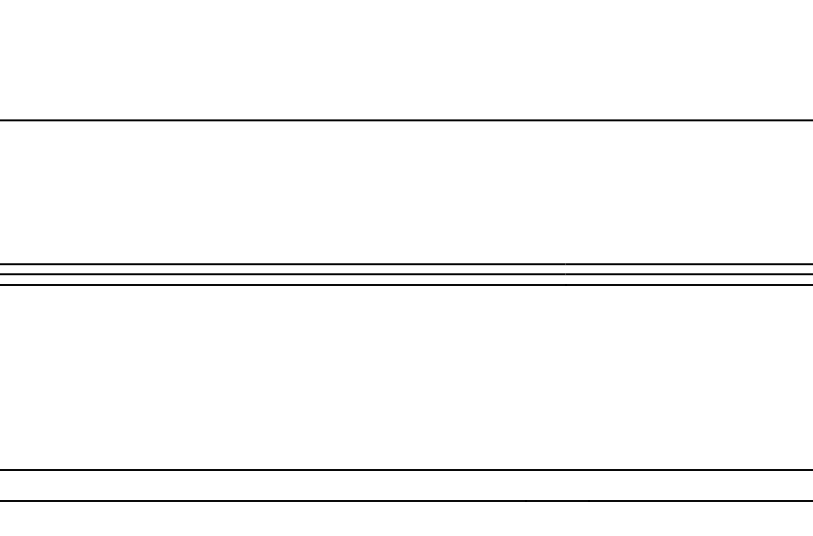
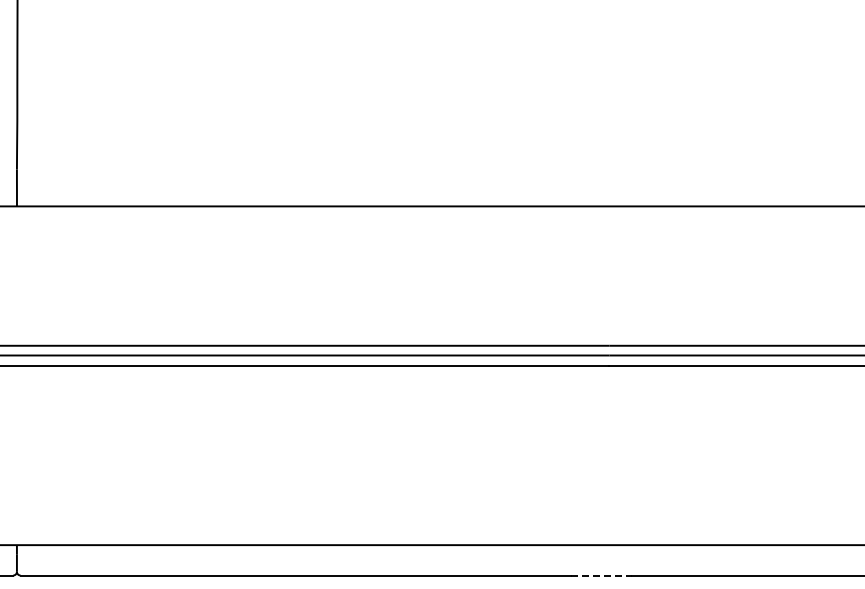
line: (557, 501) -> (601, 575), solid -> dashed

